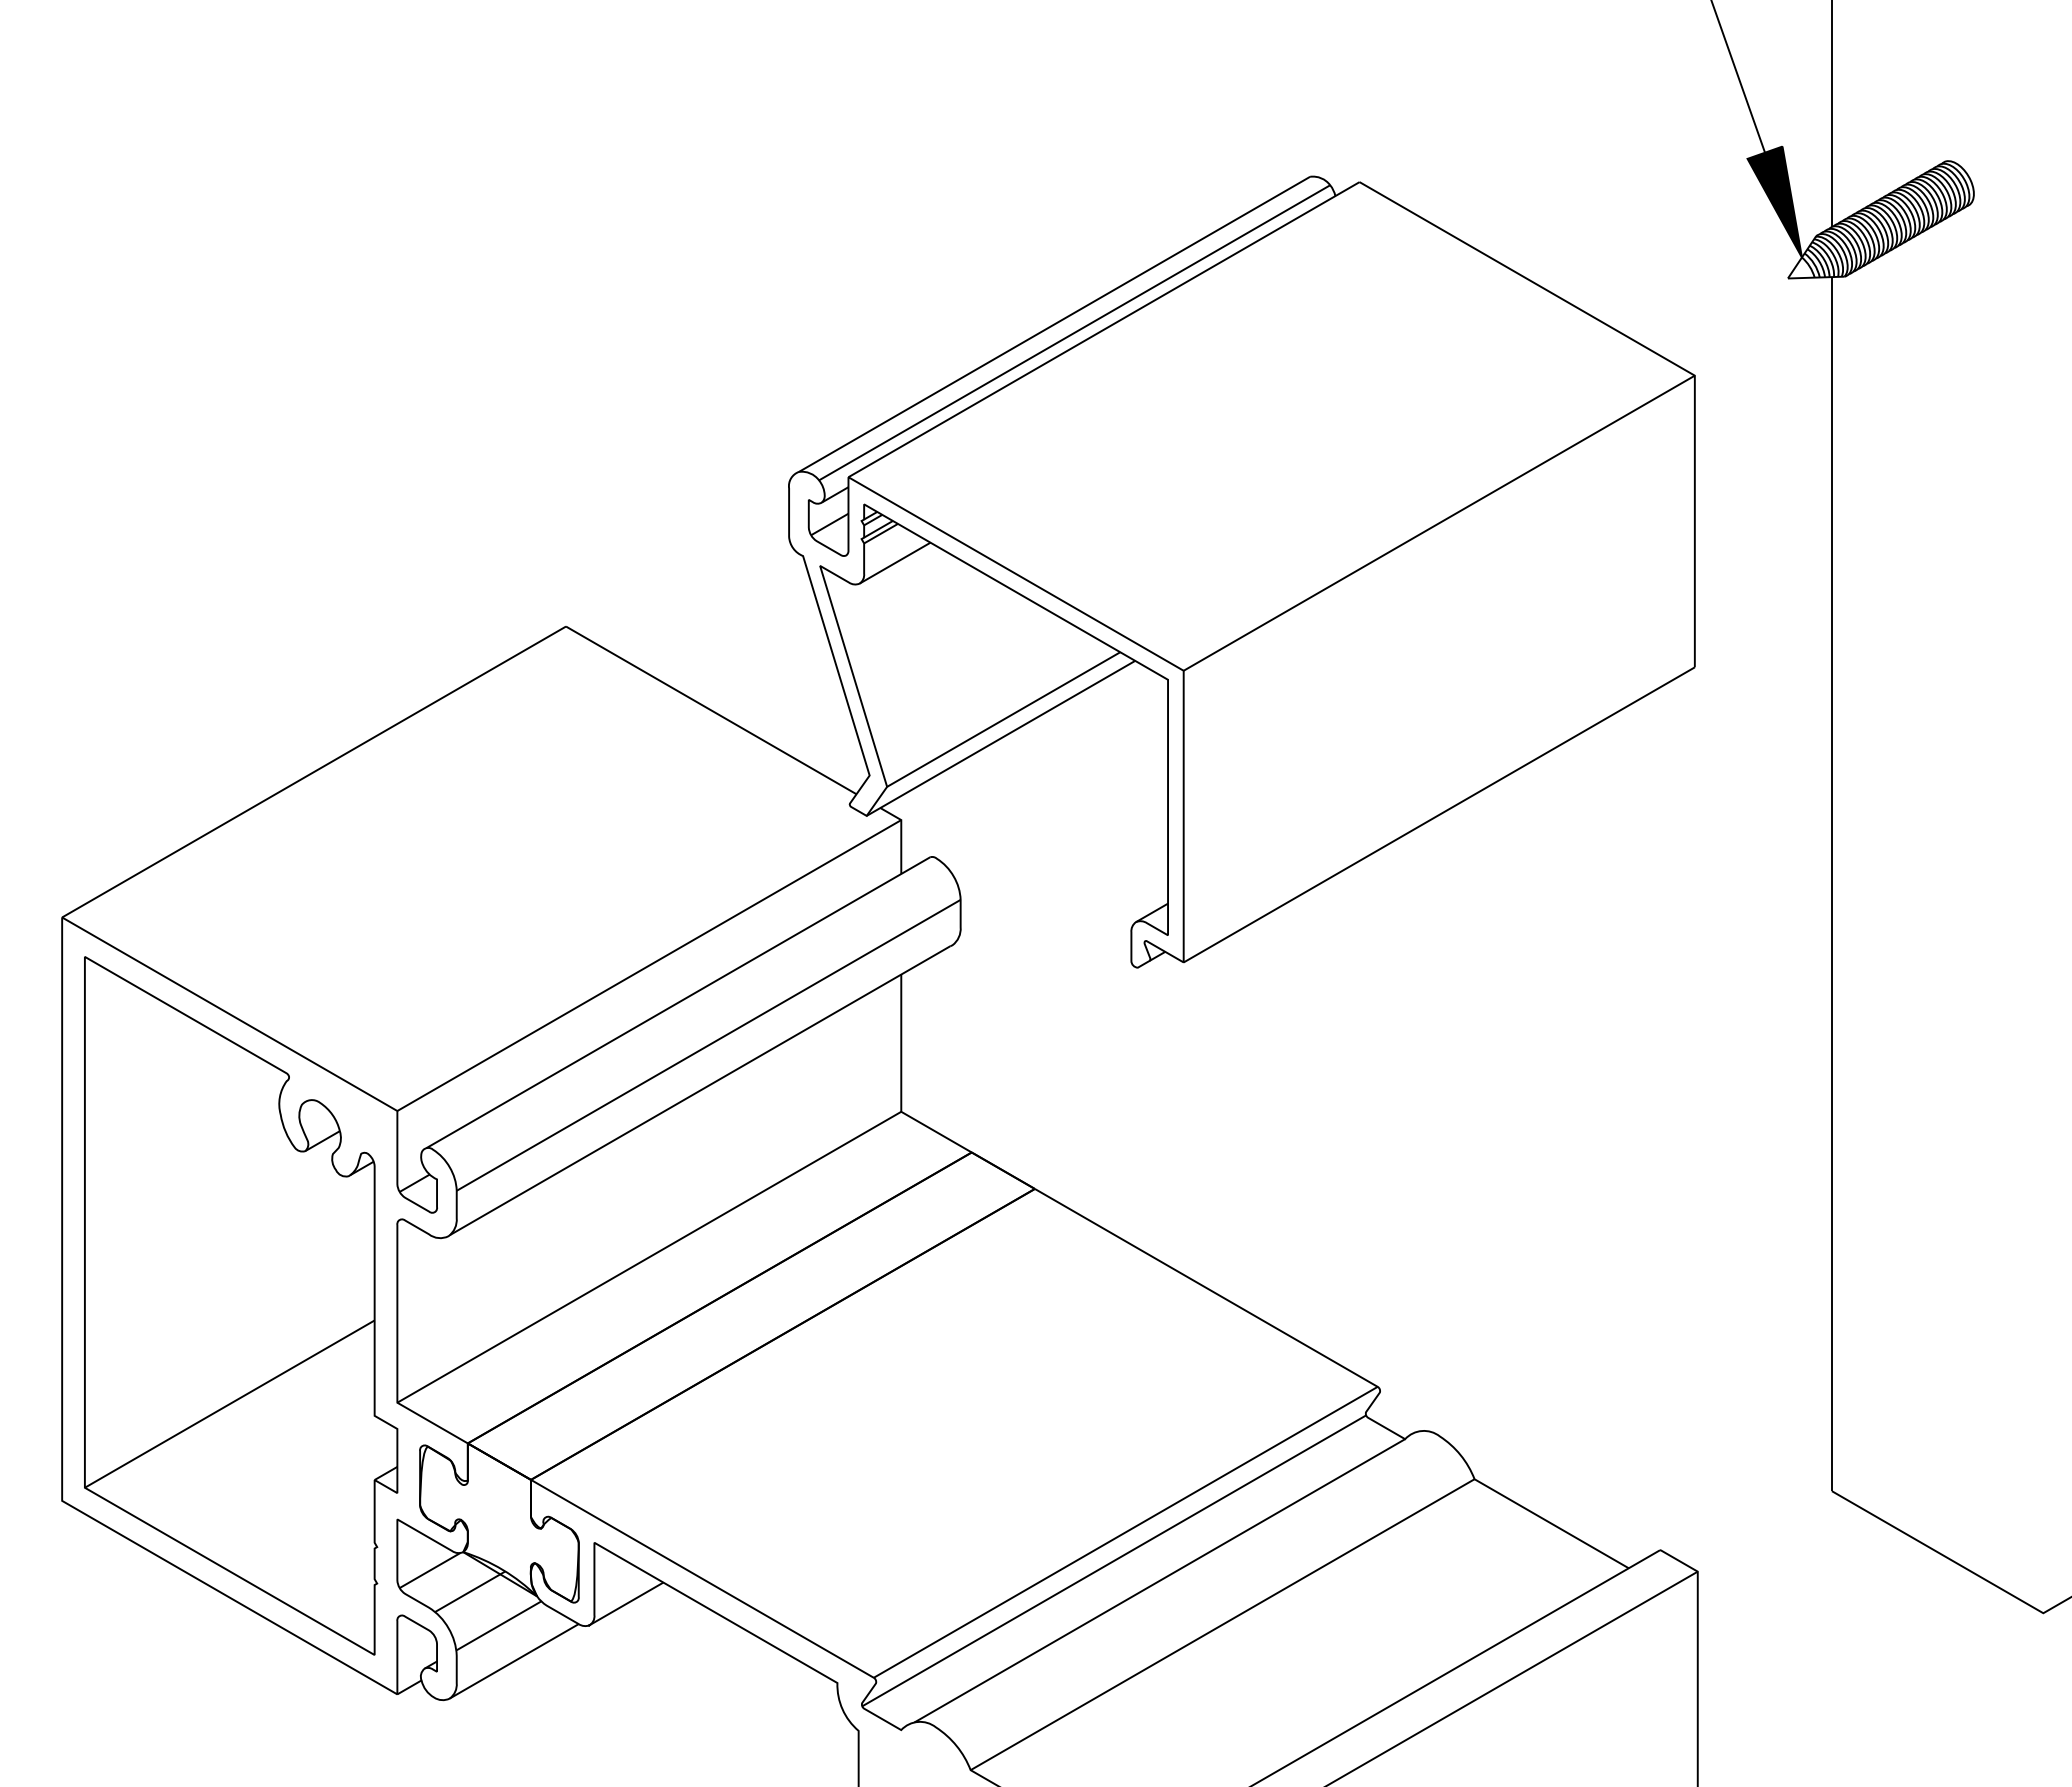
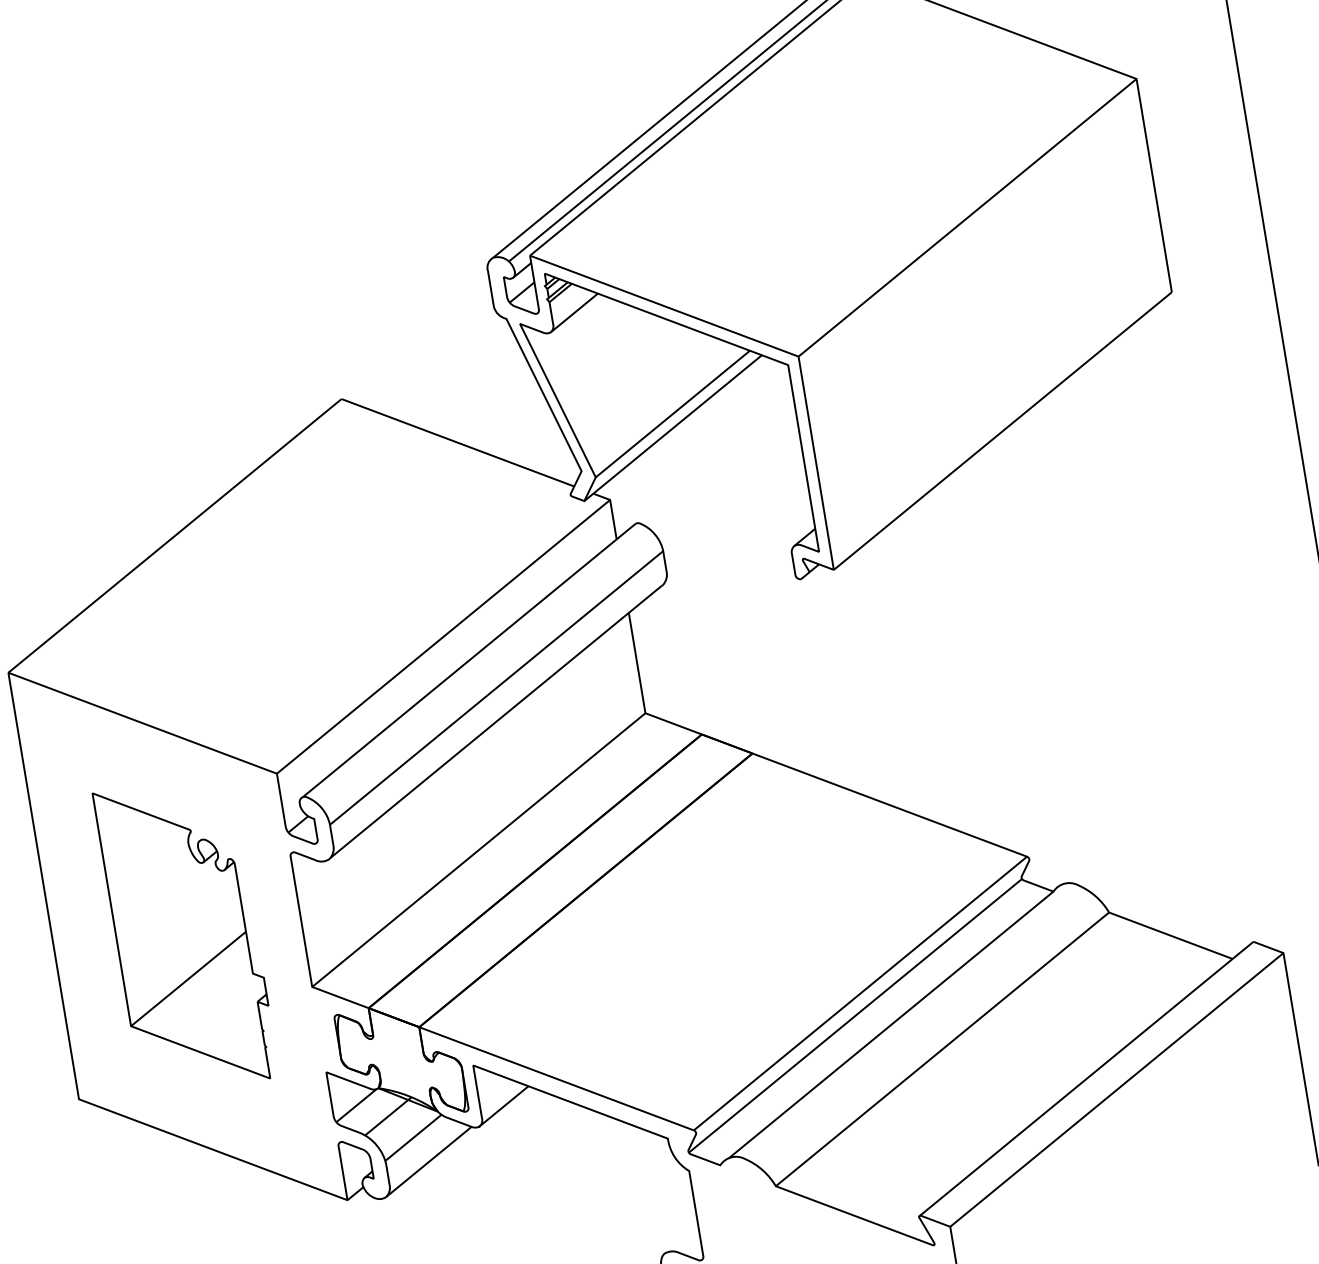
part: (241, 1305) -> (186, 934), size x0.6

